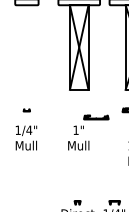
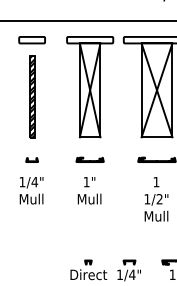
part: (27, 53) -> (32, 96), added
part: (26, 109) -> (31, 159), size x1.67
part: (95, 117) -> (89, 159), moved

